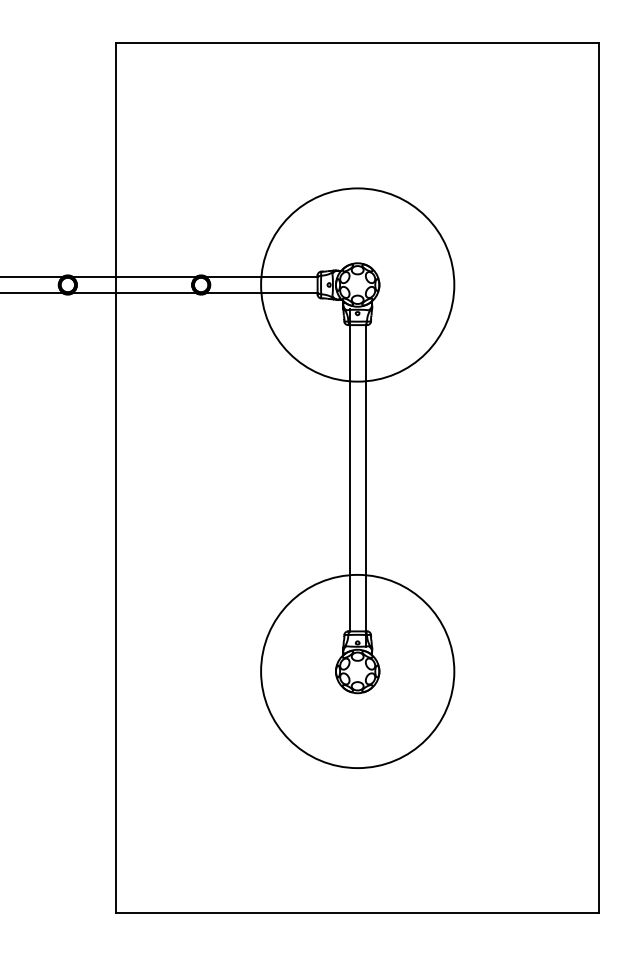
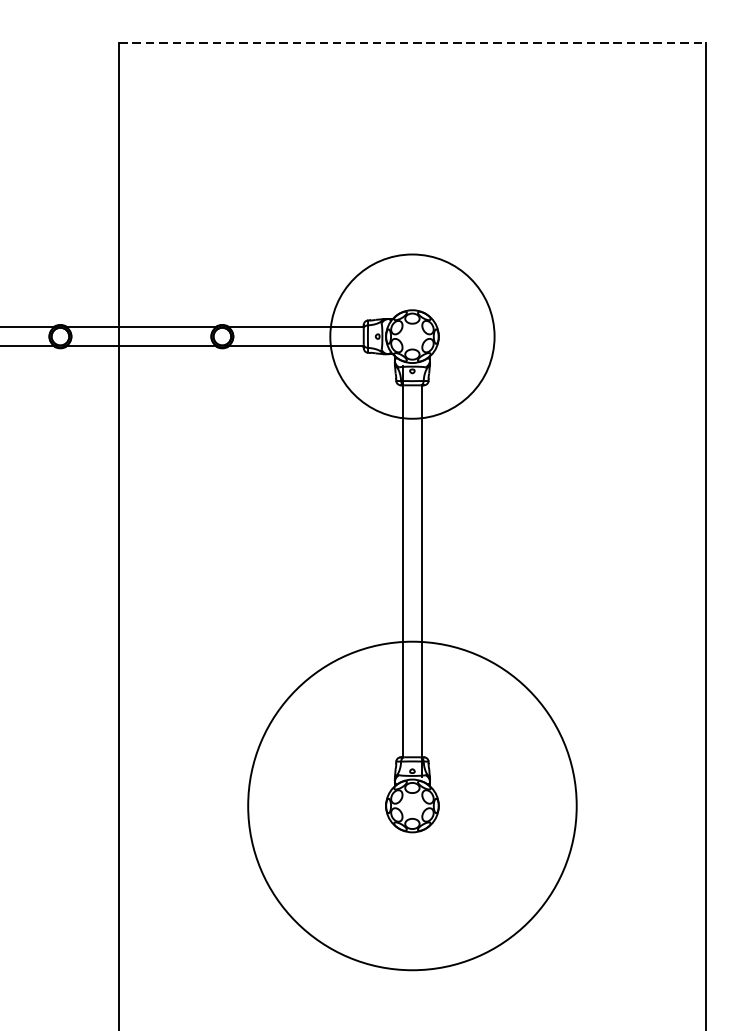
line: (357, 43) -> (412, 43), solid -> dashed
circle: (357, 284) -> (412, 335), size x0.7
circle: (357, 671) -> (412, 805), size x1.4

